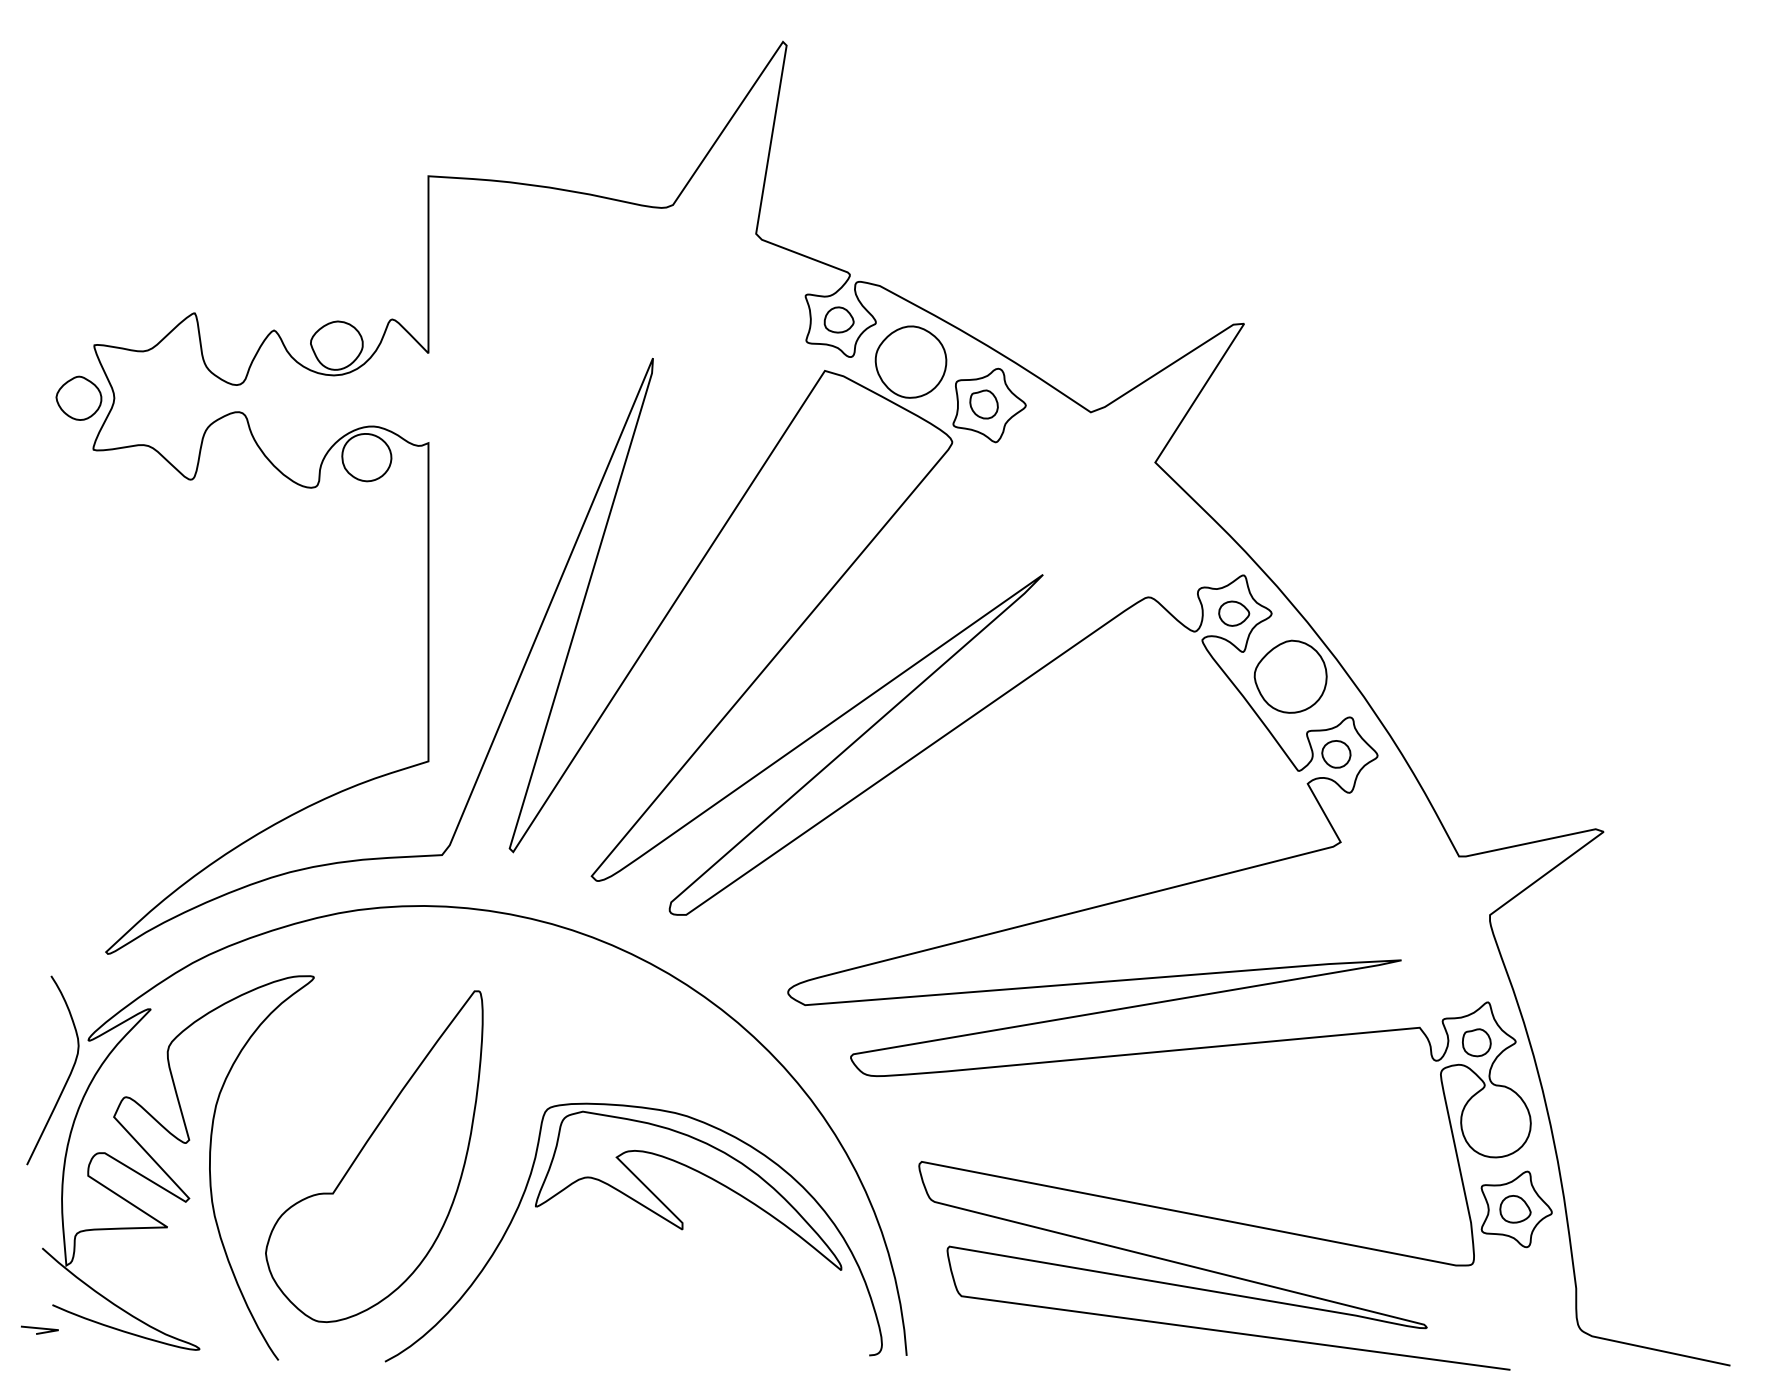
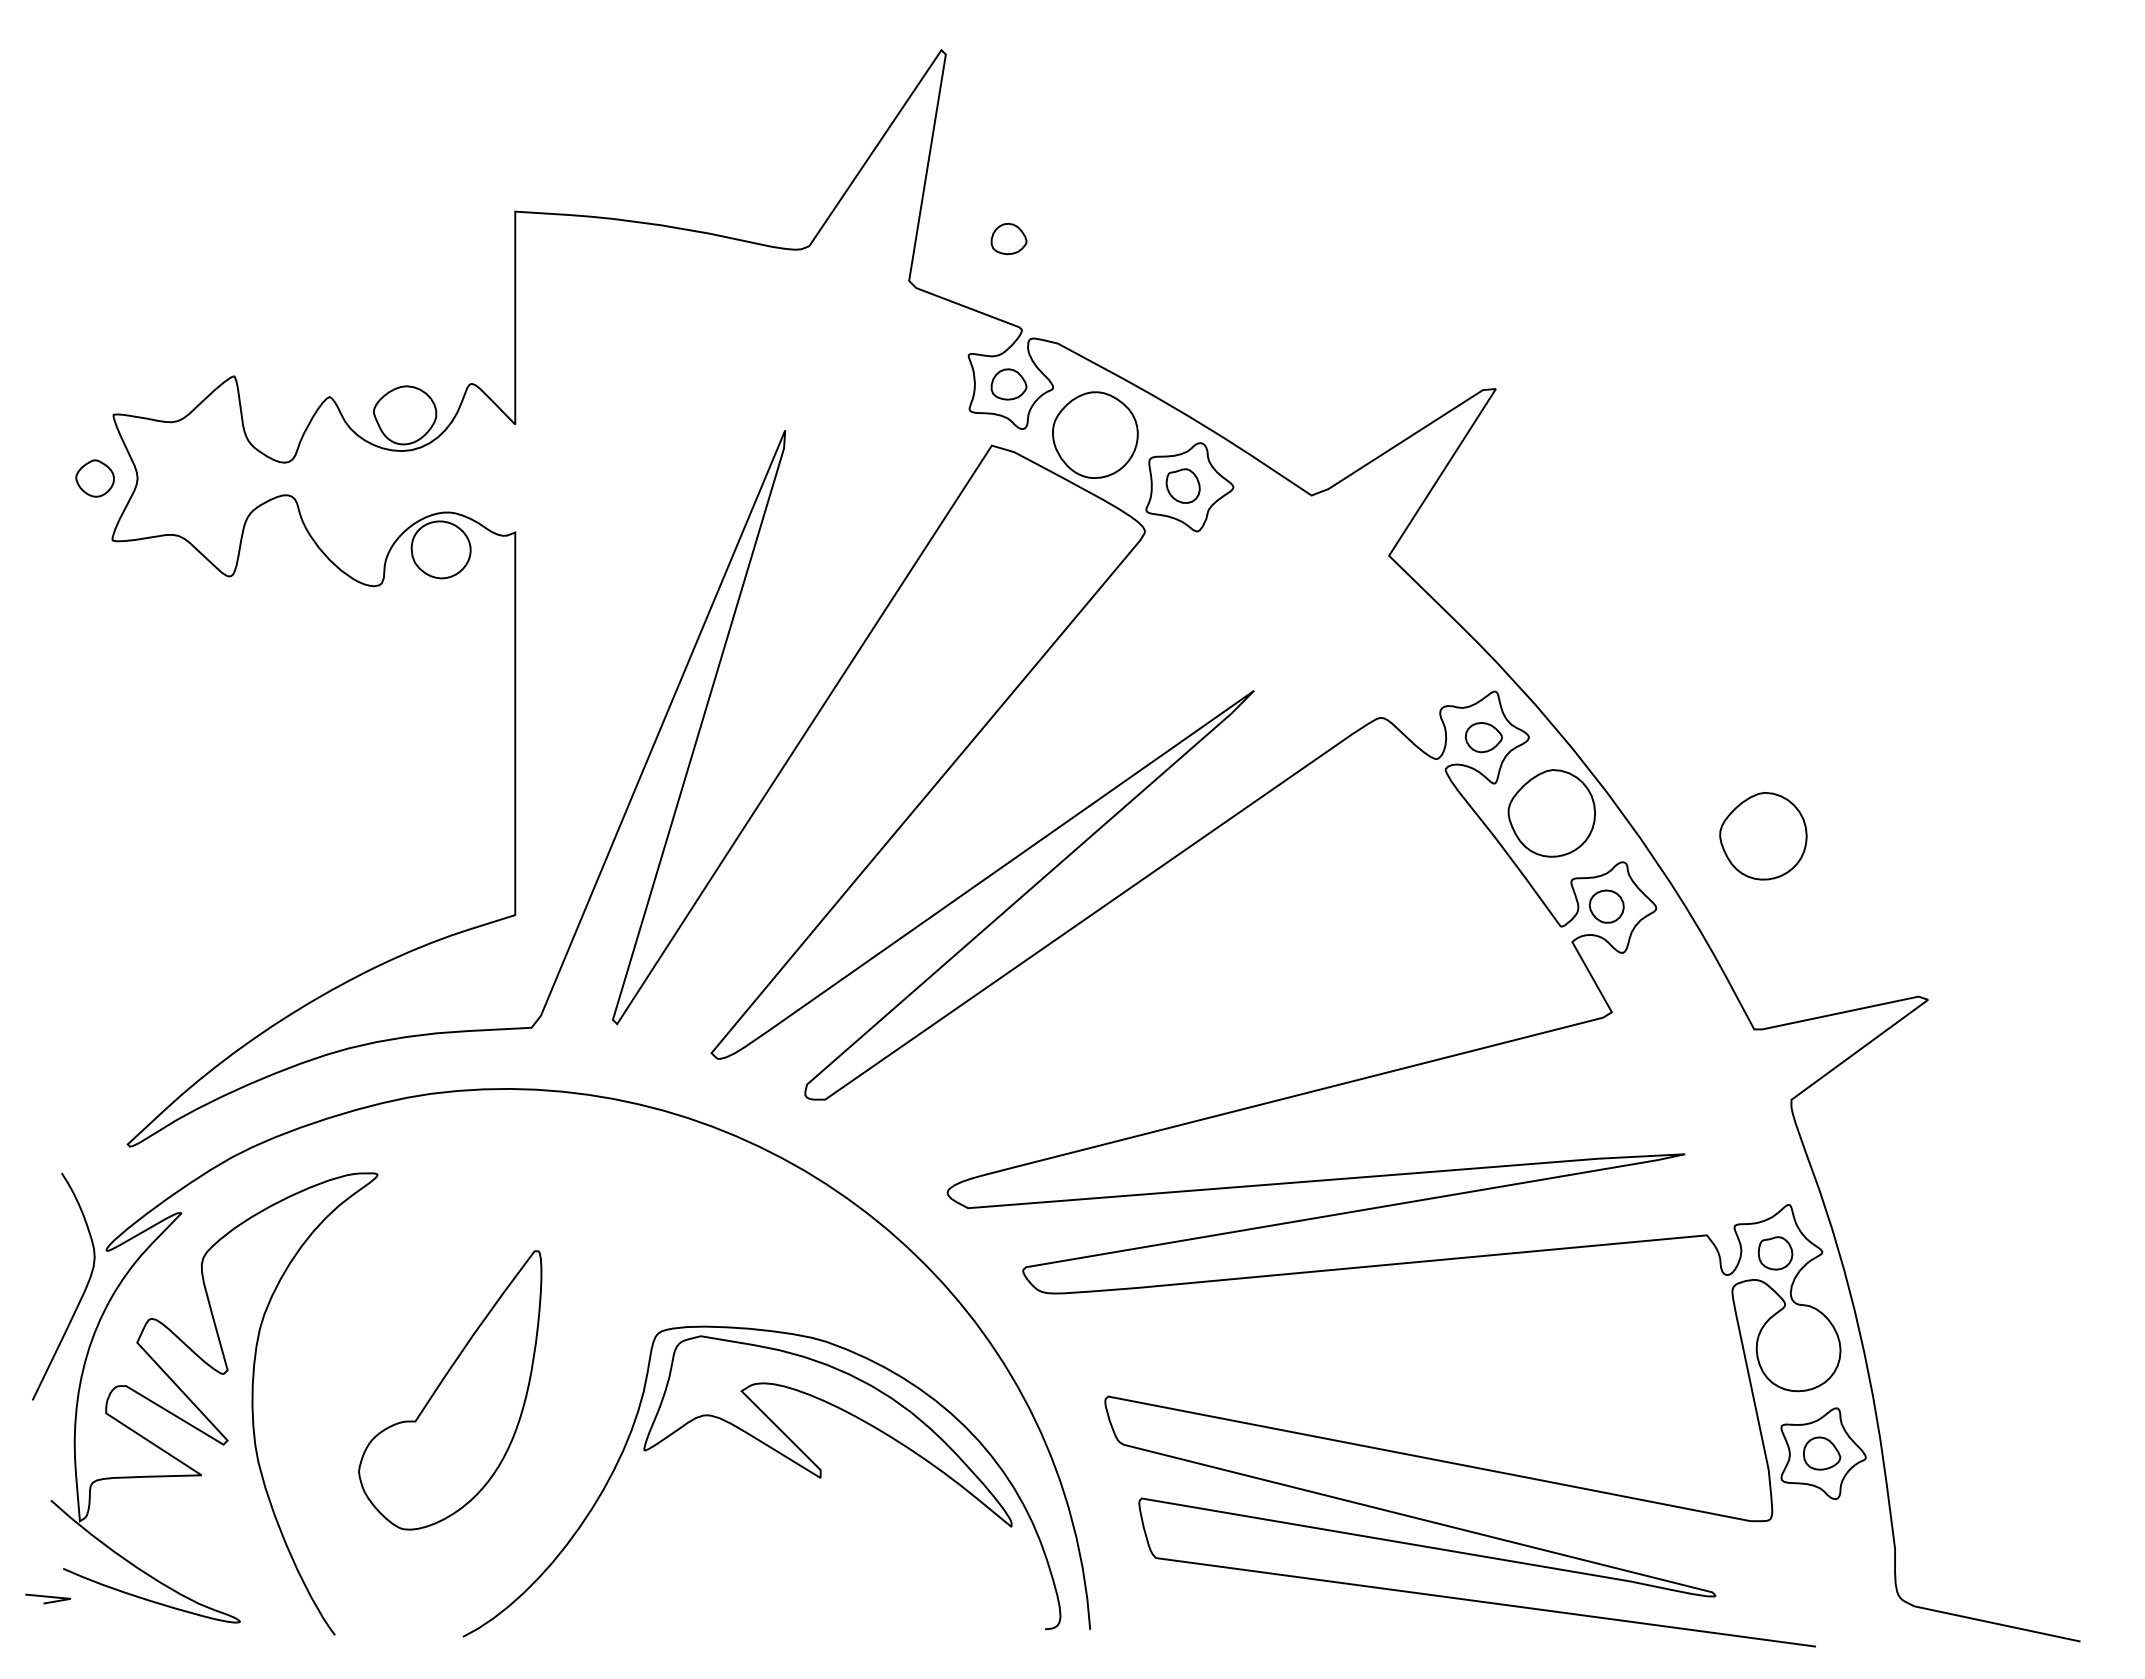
part: (838, 198) -> (1008, 238), added
part: (78, 397) -> (94, 477), size x0.7
part: (1466, 695) -> (1763, 835), added
part: (374, 1156) -> (450, 1390), size x0.7

